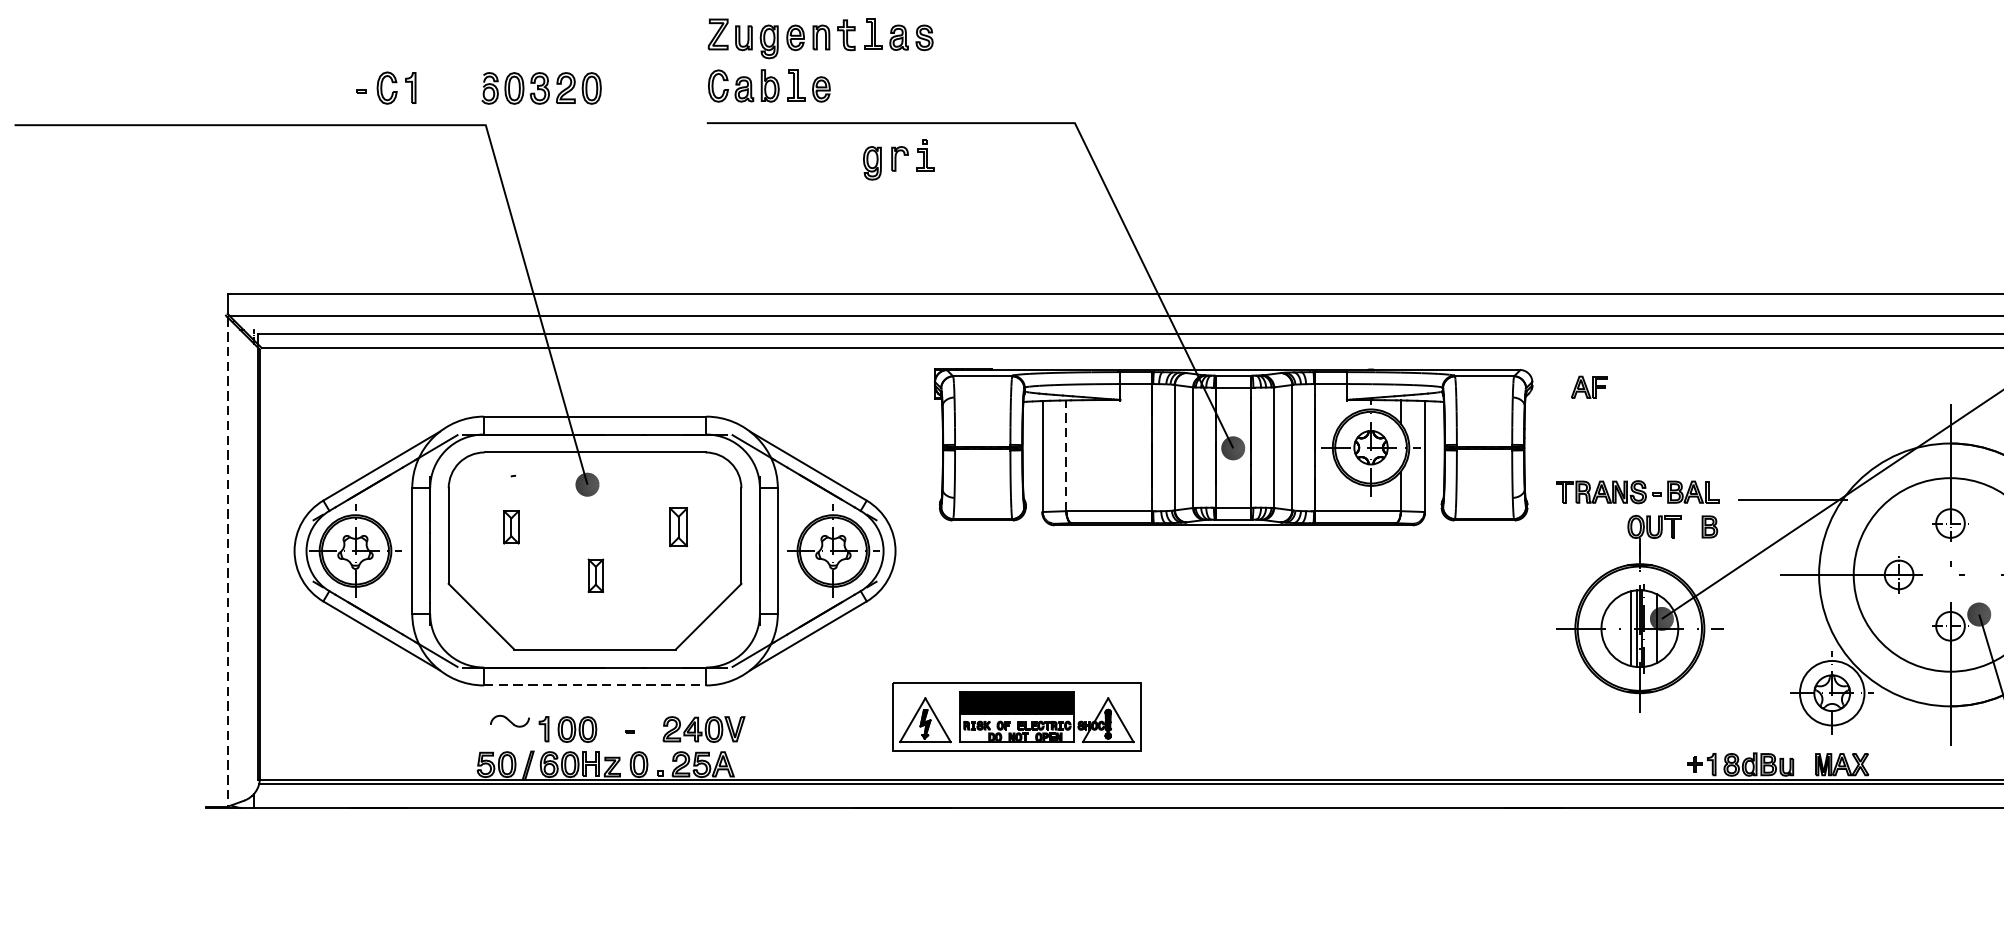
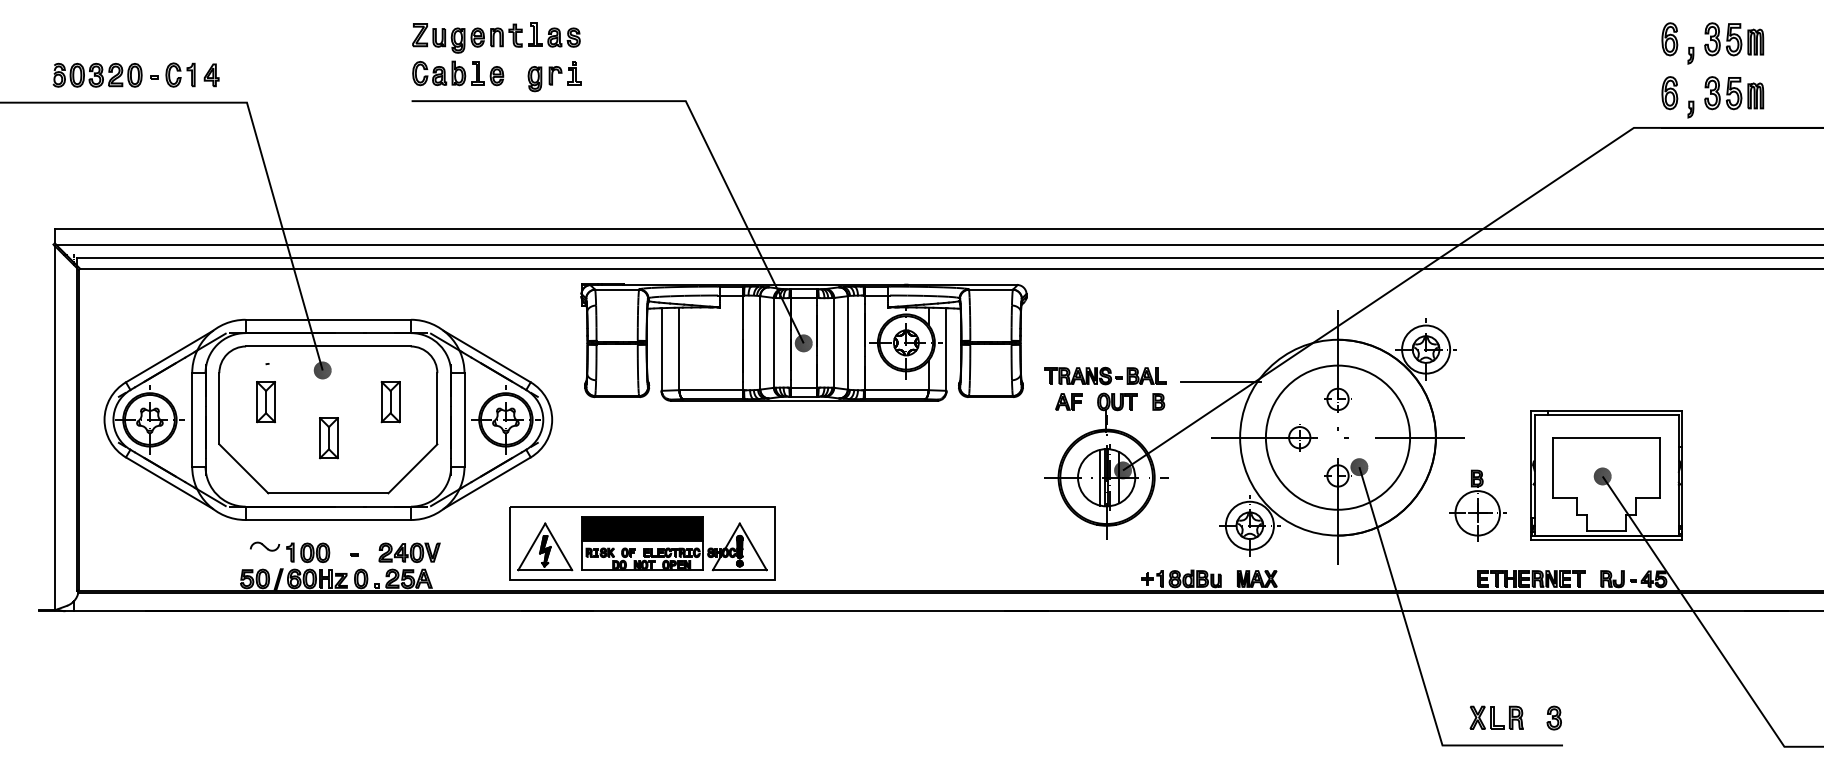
part: (541, 87) -> (97, 74), moved
part: (438, 88) -> (211, 75), added
part: (898, 159) -> (554, 76), moved
part: (1588, 386) -> (1068, 401), moved
line: (1066, 455) -> (679, 348), dashed -> solid
part: (510, 527) -> (265, 402), size x1.67
part: (678, 527) -> (390, 402), size x1.43
line: (227, 562) -> (54, 428), dashed -> solid
part: (595, 576) -> (328, 438), size x1.67
line: (595, 686) -> (328, 520), dashed -> solid
part: (1016, 716) -> (642, 543), size x1.43

